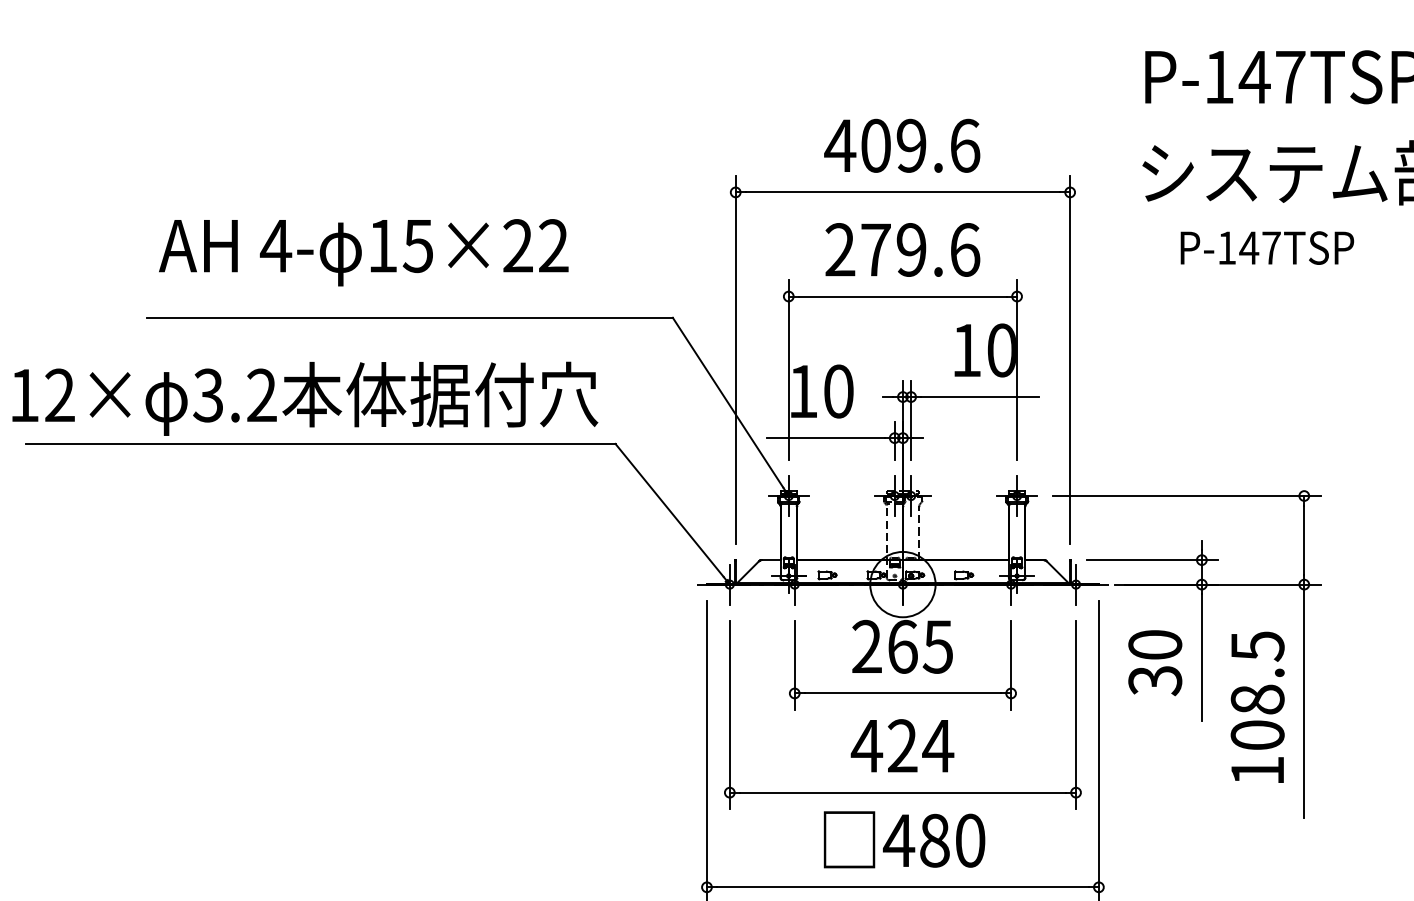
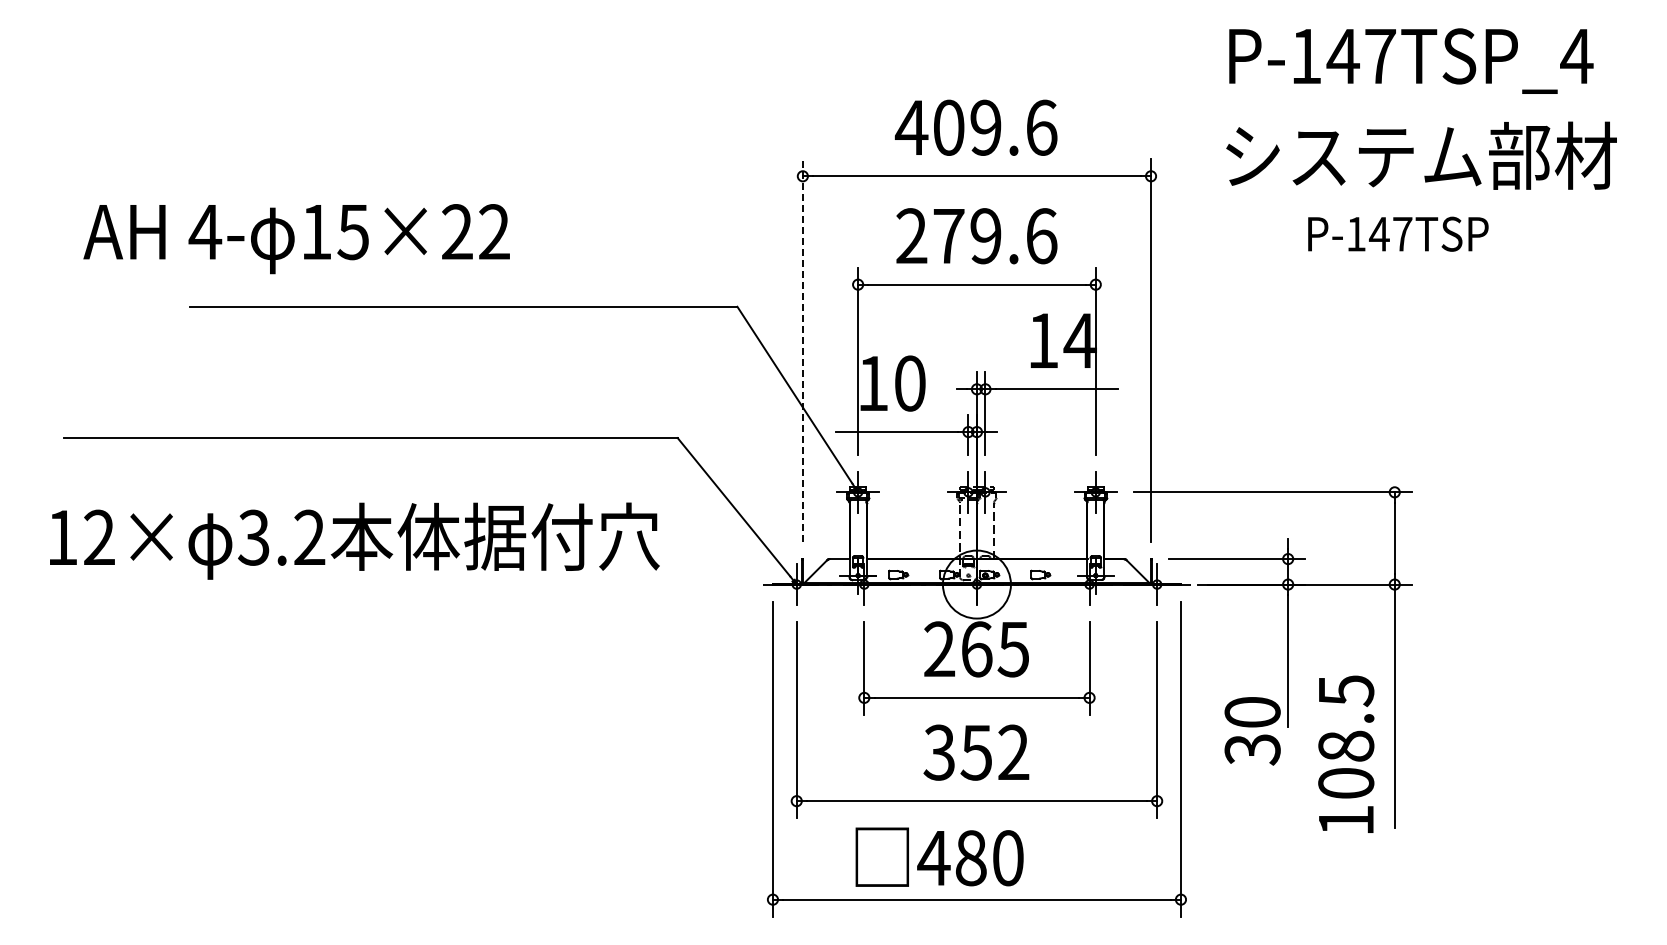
text: (1267, 247) -> (1398, 233), moved
text: (363, 253) -> (296, 239), moved
text: (1000, 350) -> (1078, 340), 10 -> 14
line: (735, 359) -> (802, 350), solid -> dashed
text: (304, 398) -> (354, 540), moved
text: (1155, 663) -> (1252, 731), moved
text: (1257, 706) -> (1346, 753), moved
text: (902, 745) -> (976, 752), 424 -> 352
text: (904, 839) -> (939, 856), moved

